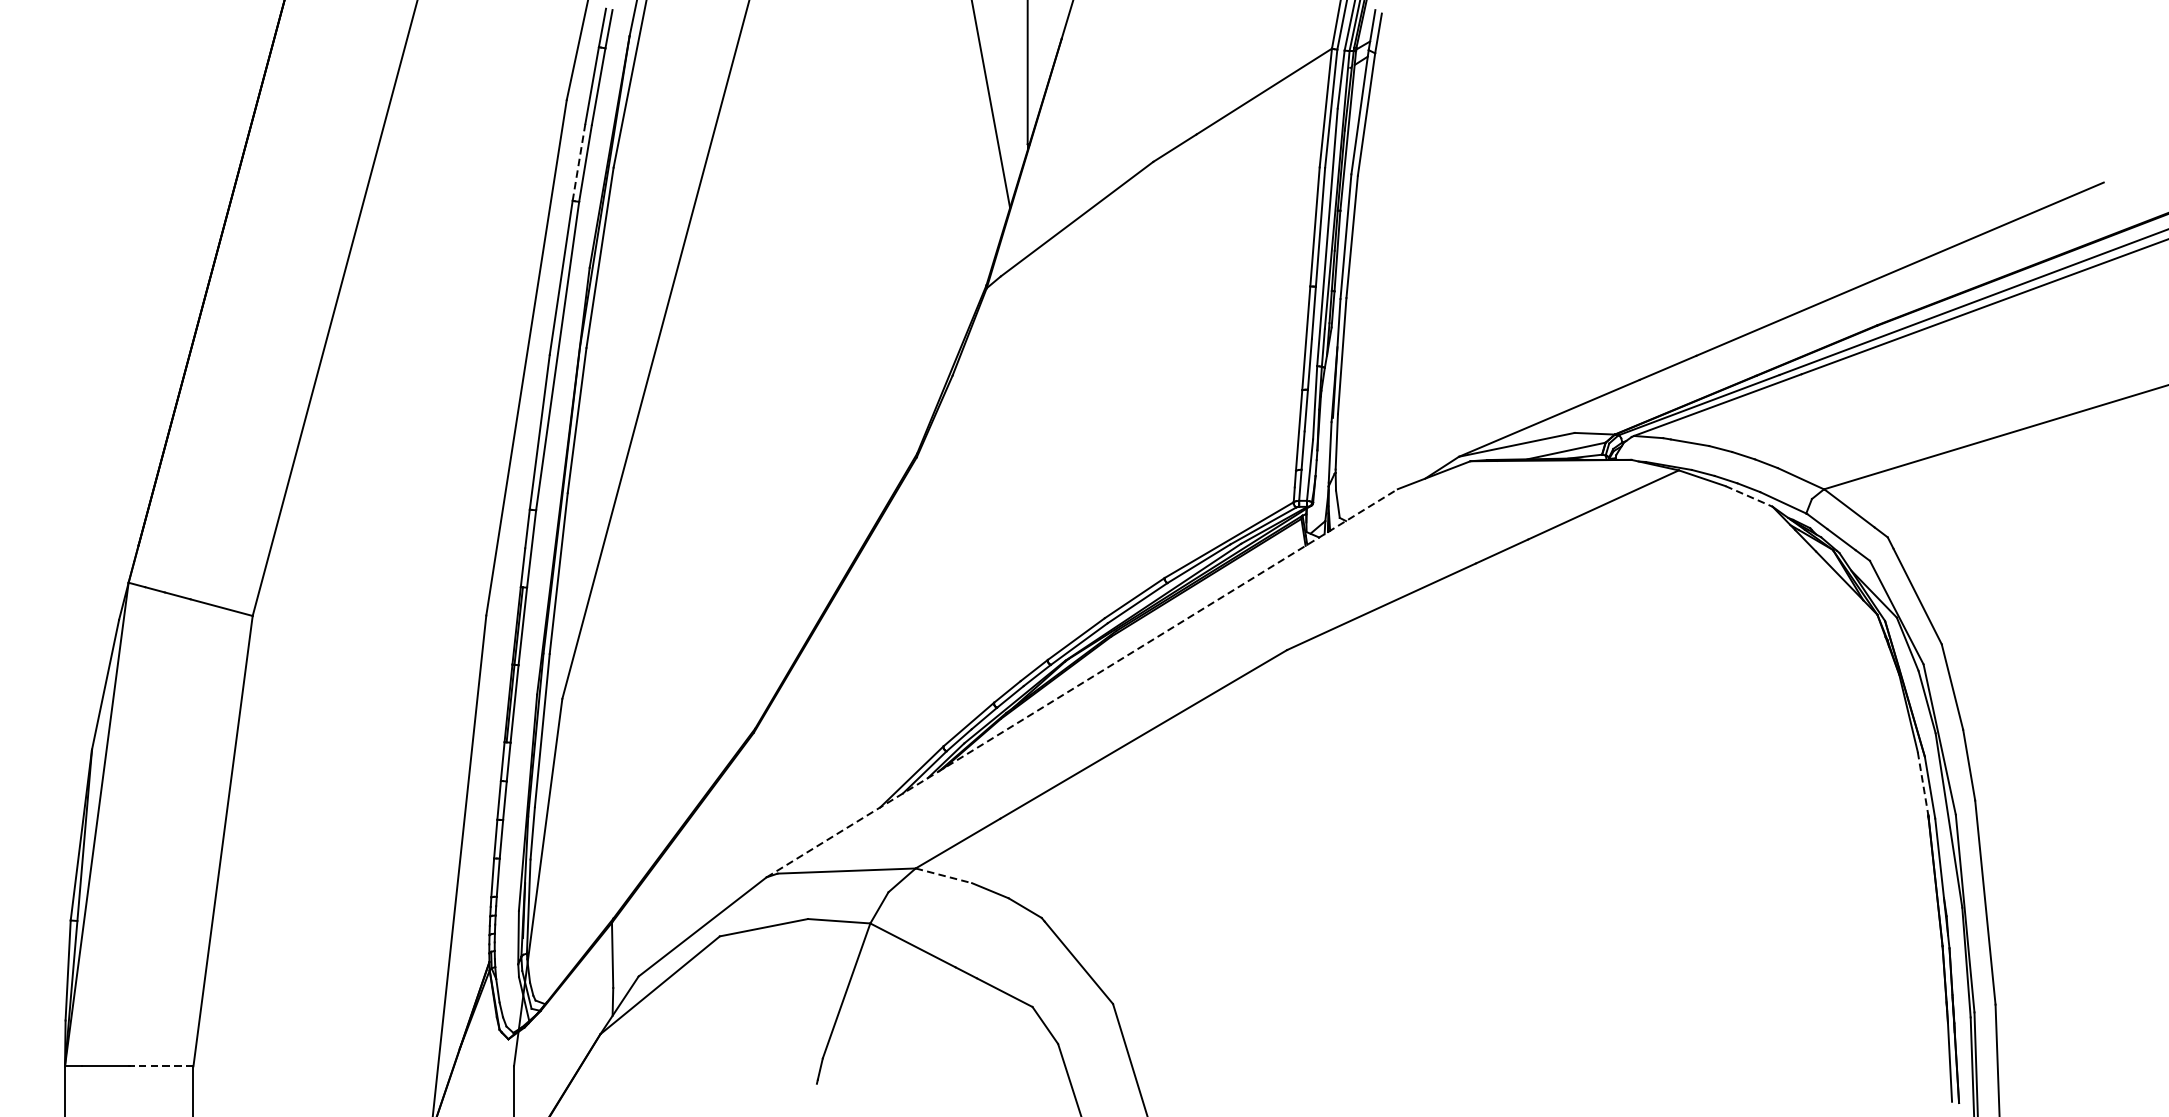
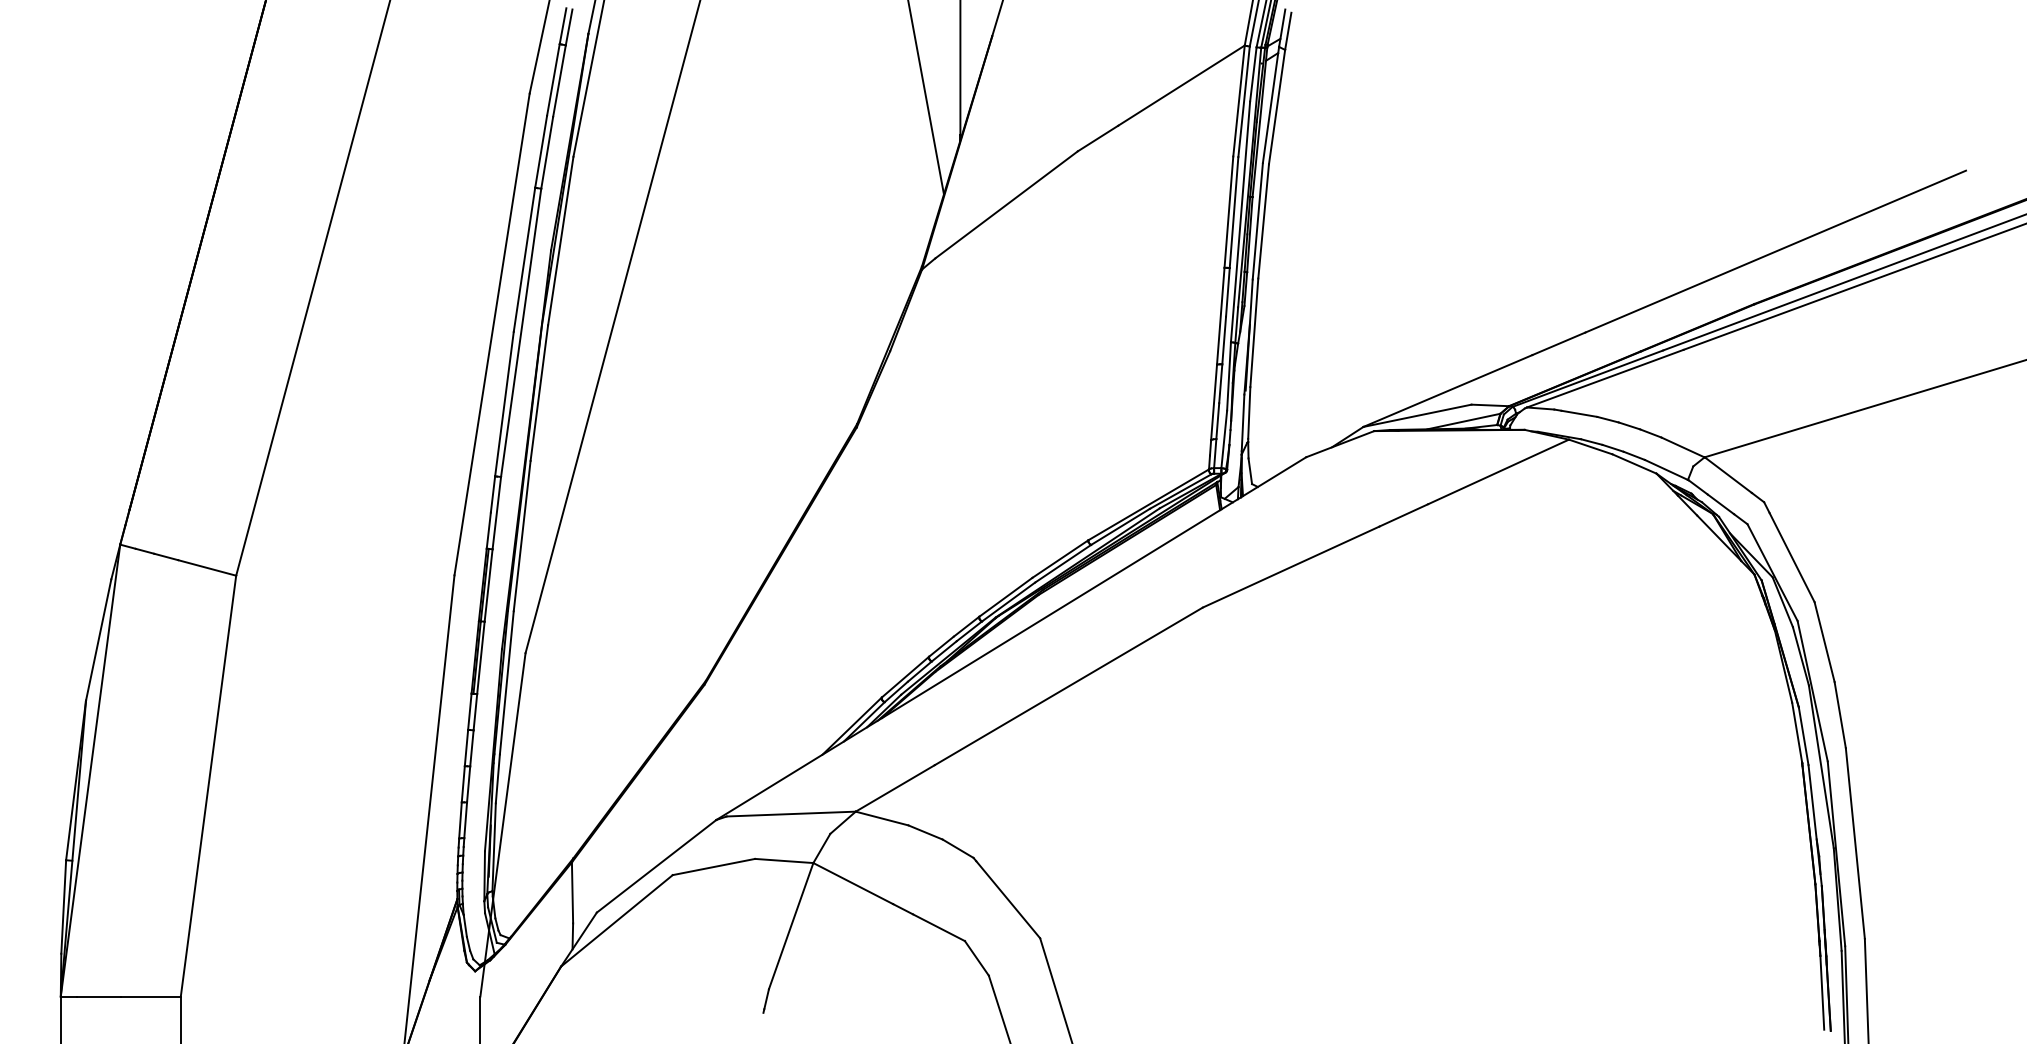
line: (579, 163) -> (541, 152), dashed -> solid
line: (1749, 496) -> (1634, 464), dashed -> solid
line: (1082, 683) -> (1011, 638), dashed -> solid
line: (1923, 783) -> (1797, 732), dashed -> solid
line: (944, 875) -> (882, 818), dashed -> solid
line: (162, 1066) -> (151, 996), dashed -> solid

